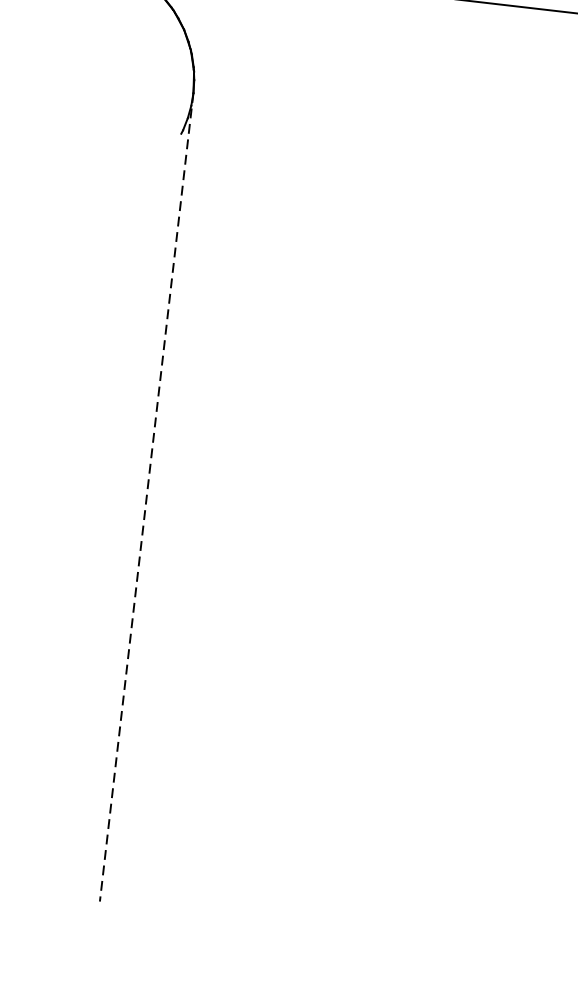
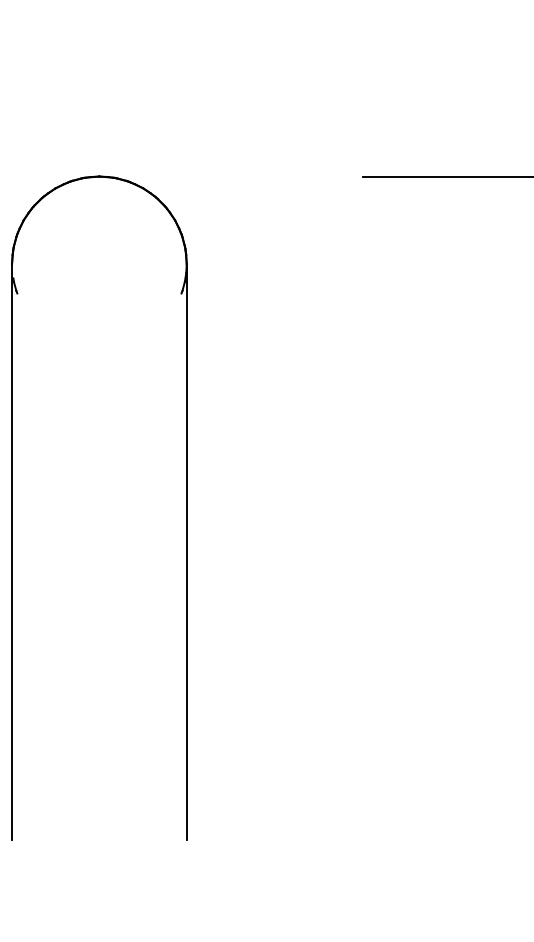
line: (146, 496) -> (186, 551), dashed -> solid

